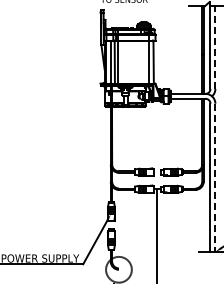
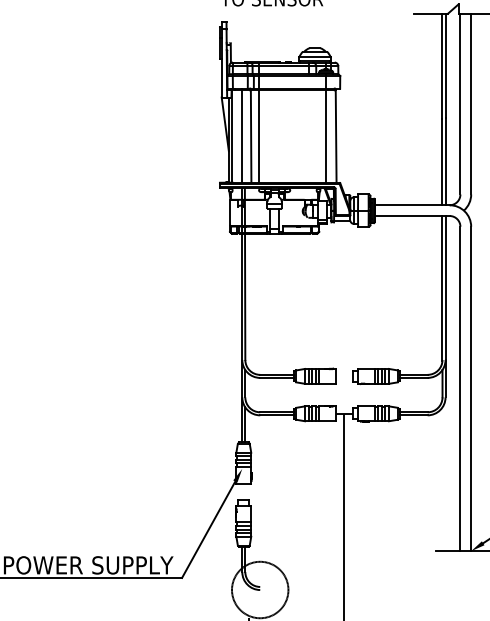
line: (215, 47) -> (471, 103), dashed -> solid
line: (215, 178) -> (471, 390), dashed -> solid

